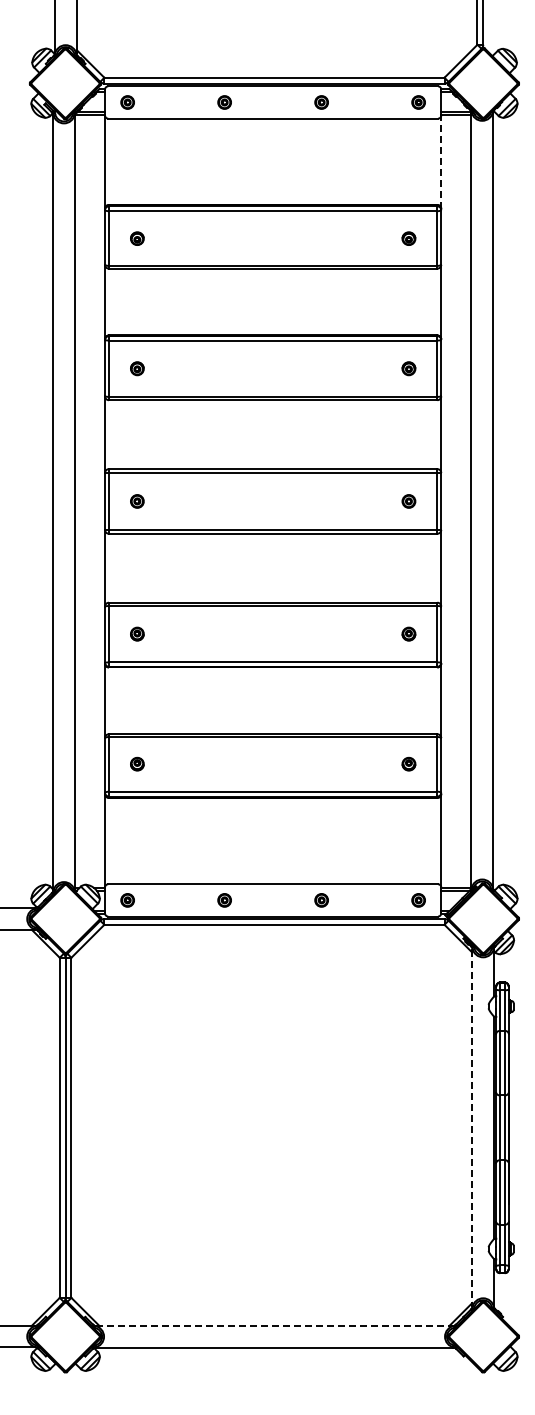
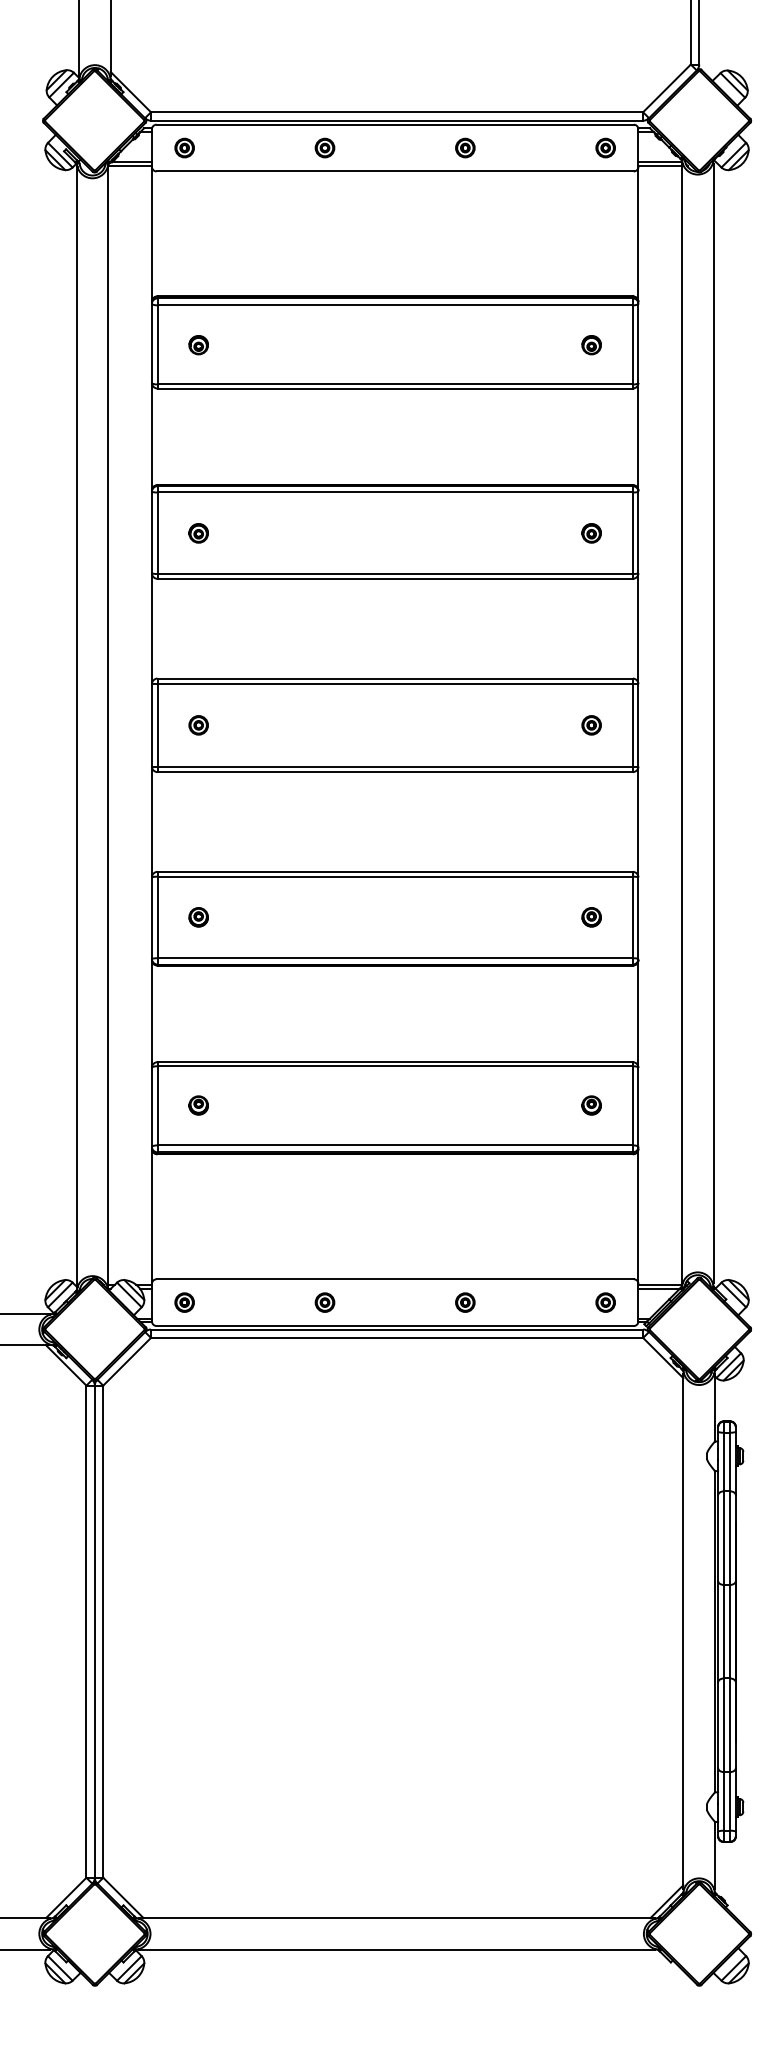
line: (441, 162) -> (638, 234), dashed -> solid
line: (472, 1128) -> (683, 1632), dashed -> solid
line: (275, 1325) -> (398, 1917), dashed -> solid

